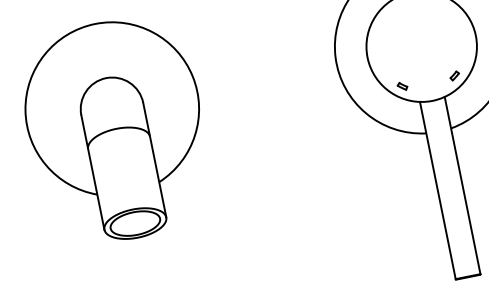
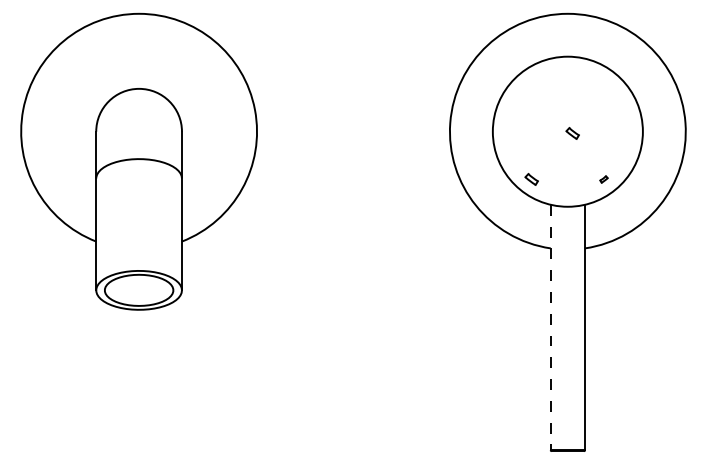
part: (425, 47) -> (572, 133), added
part: (454, 76) -> (603, 179), size x0.6
line: (437, 190) -> (550, 327), solid -> dashed

